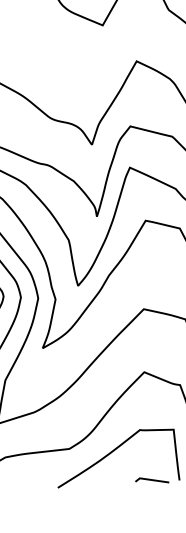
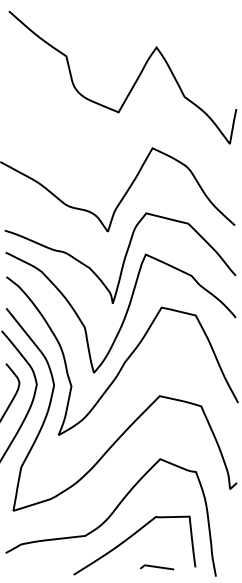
line: (152, 480) -> (157, 567), moved

